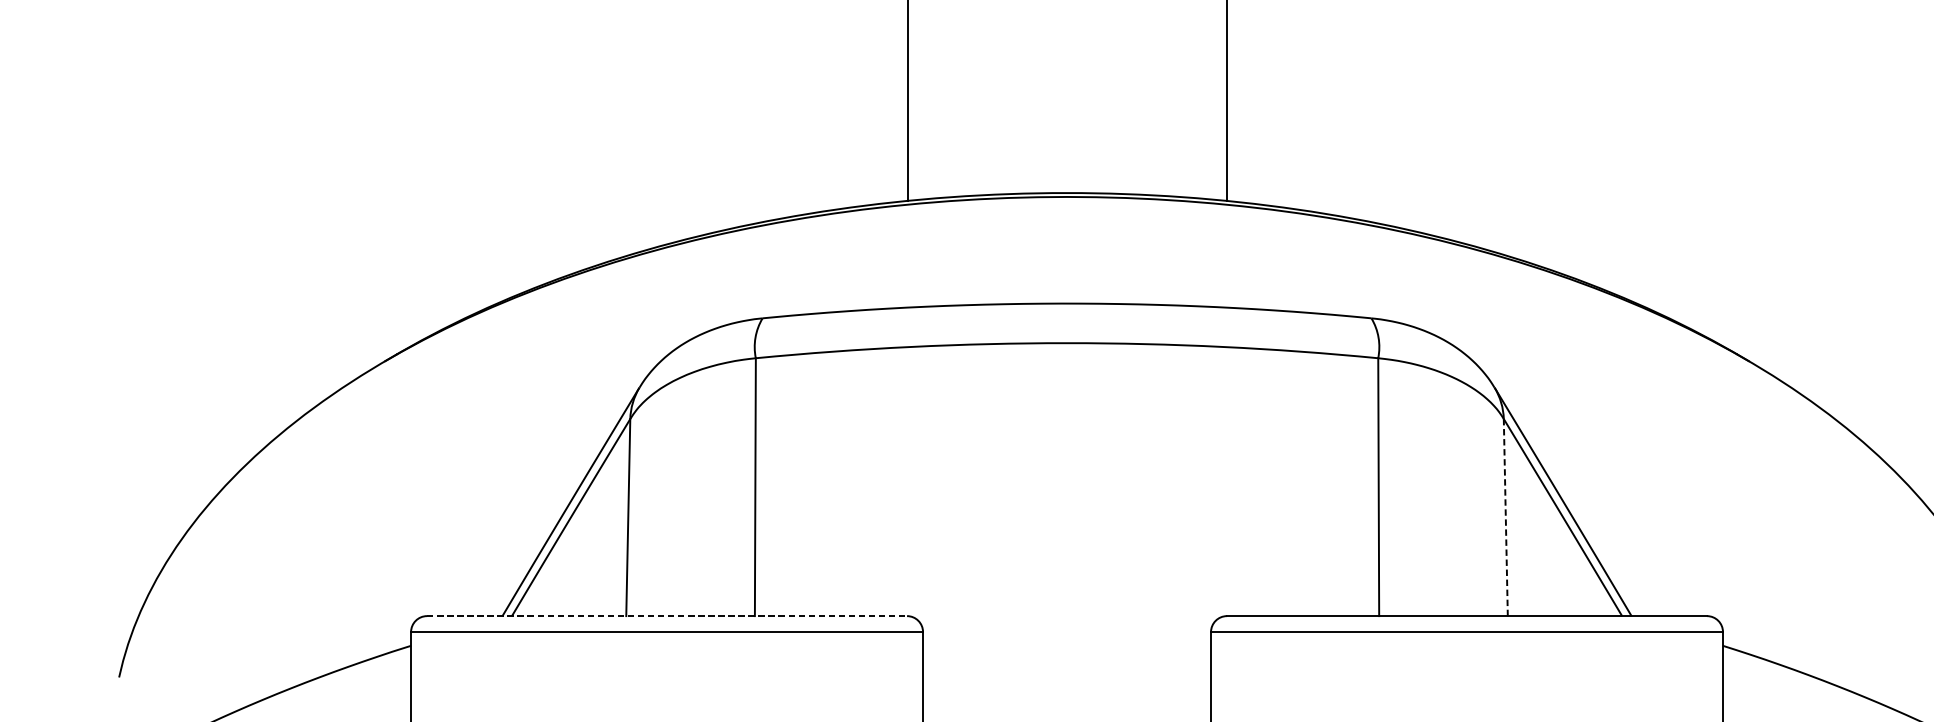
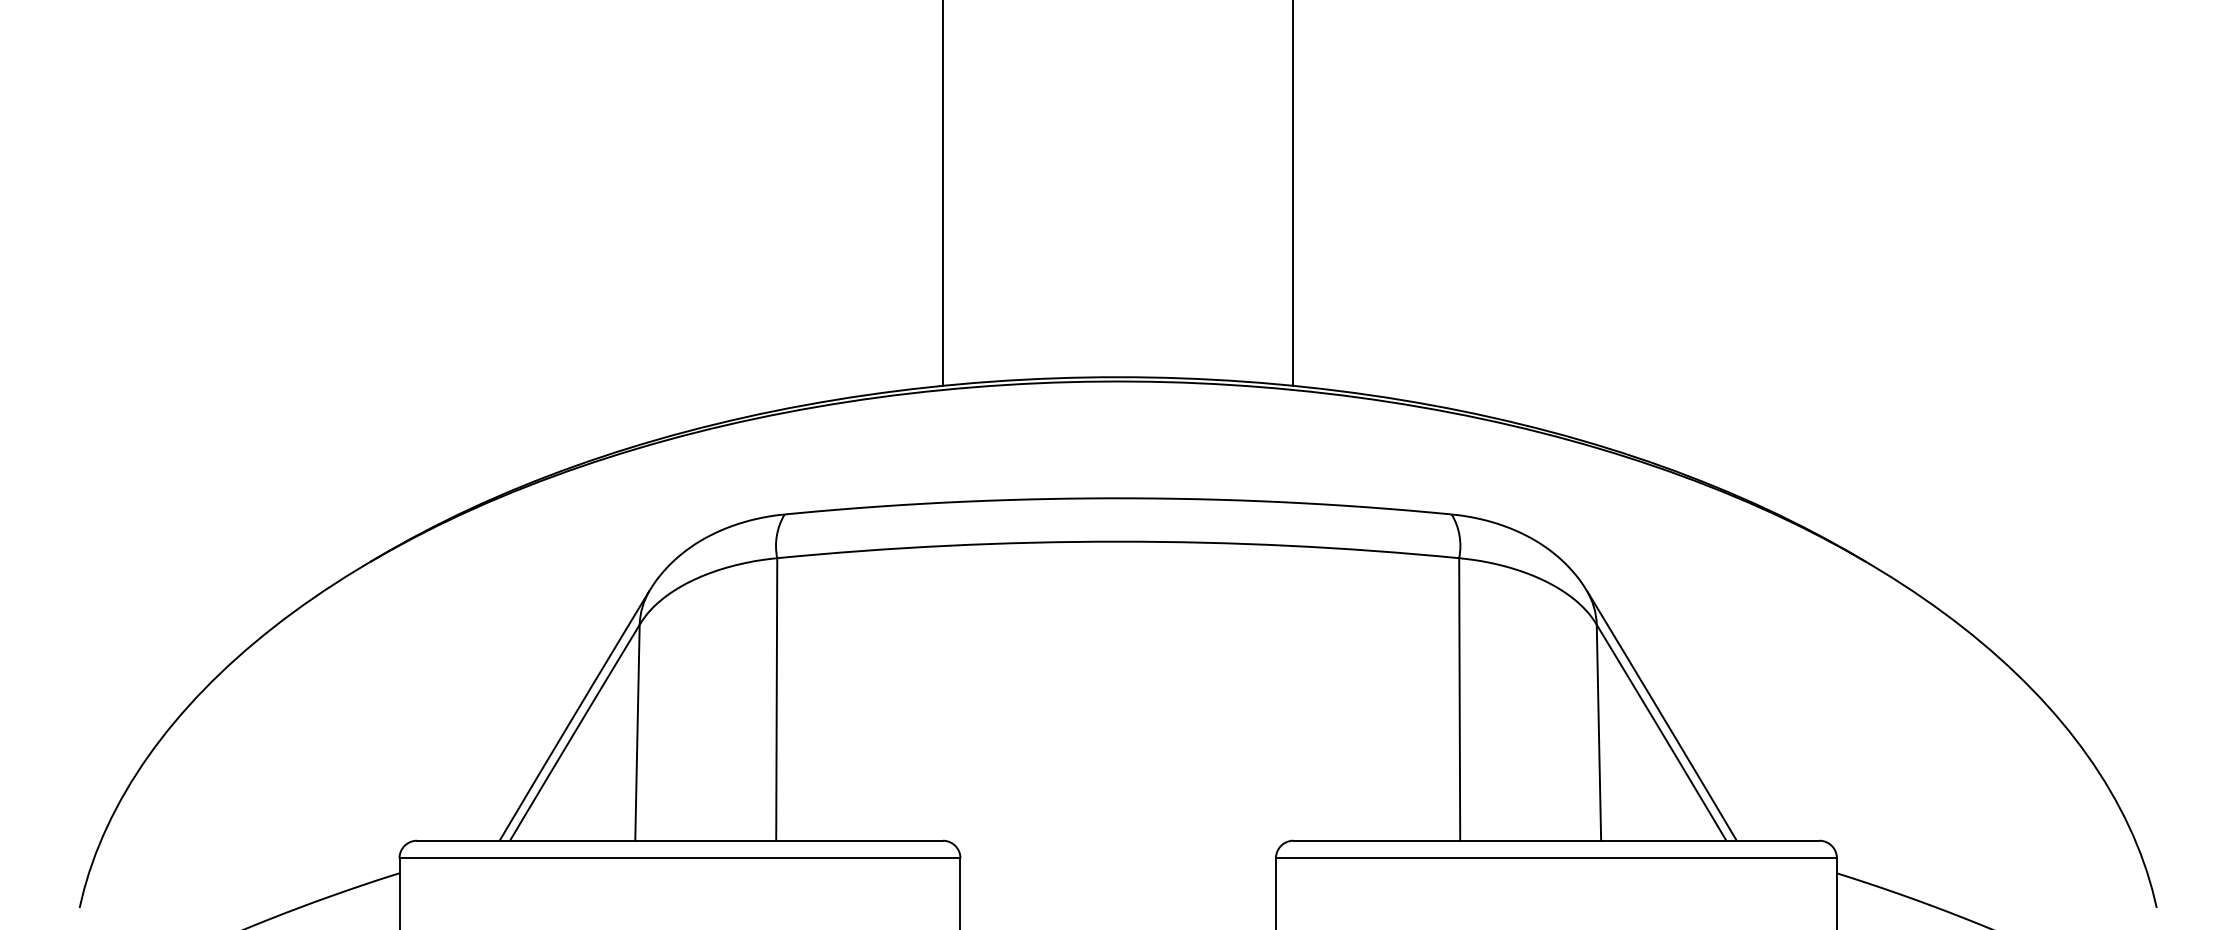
line: (1505, 517) -> (1598, 732), dashed -> solid
line: (666, 615) -> (679, 840), dashed -> solid

